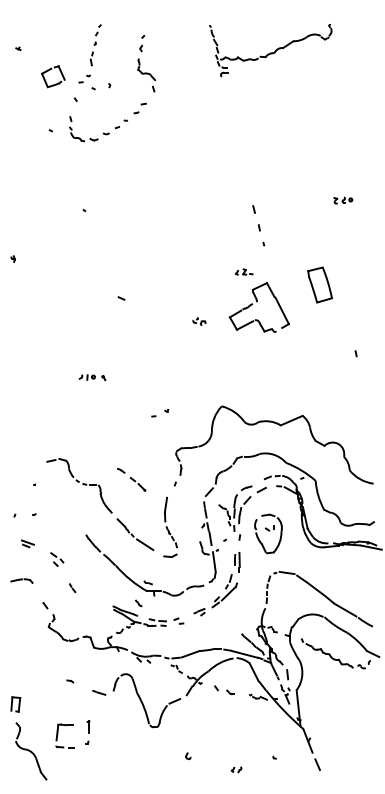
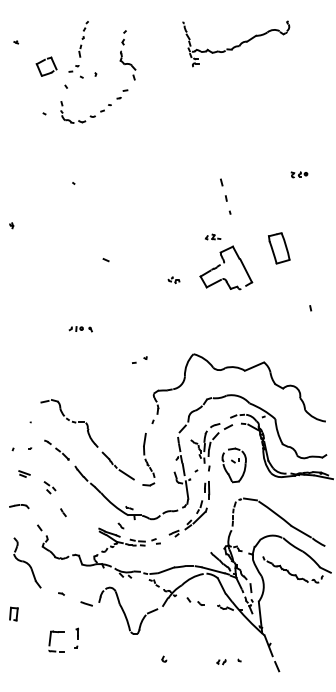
part: (131, 479) -> (56, 449), moved
part: (31, 750) -> (27, 562), moved
part: (236, 770) -> (221, 662), moved

